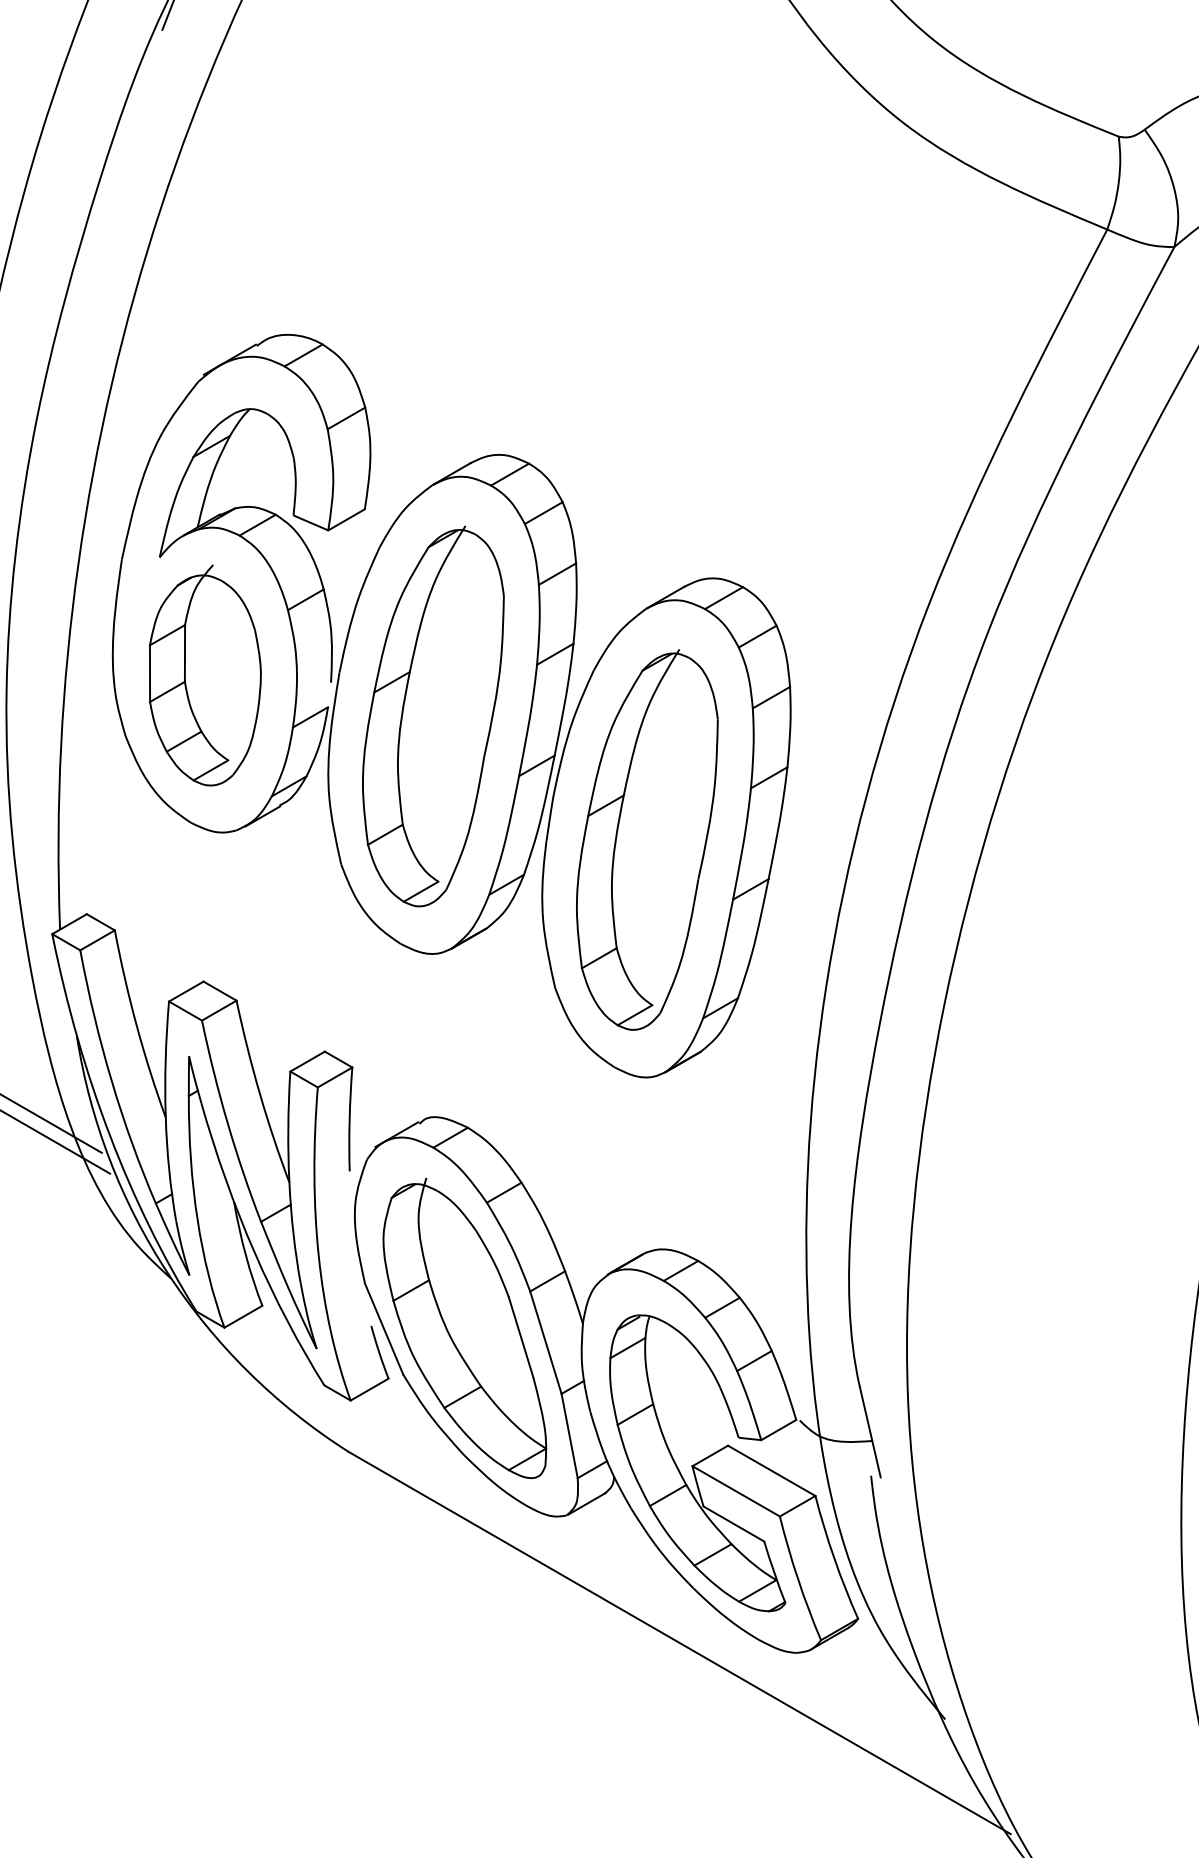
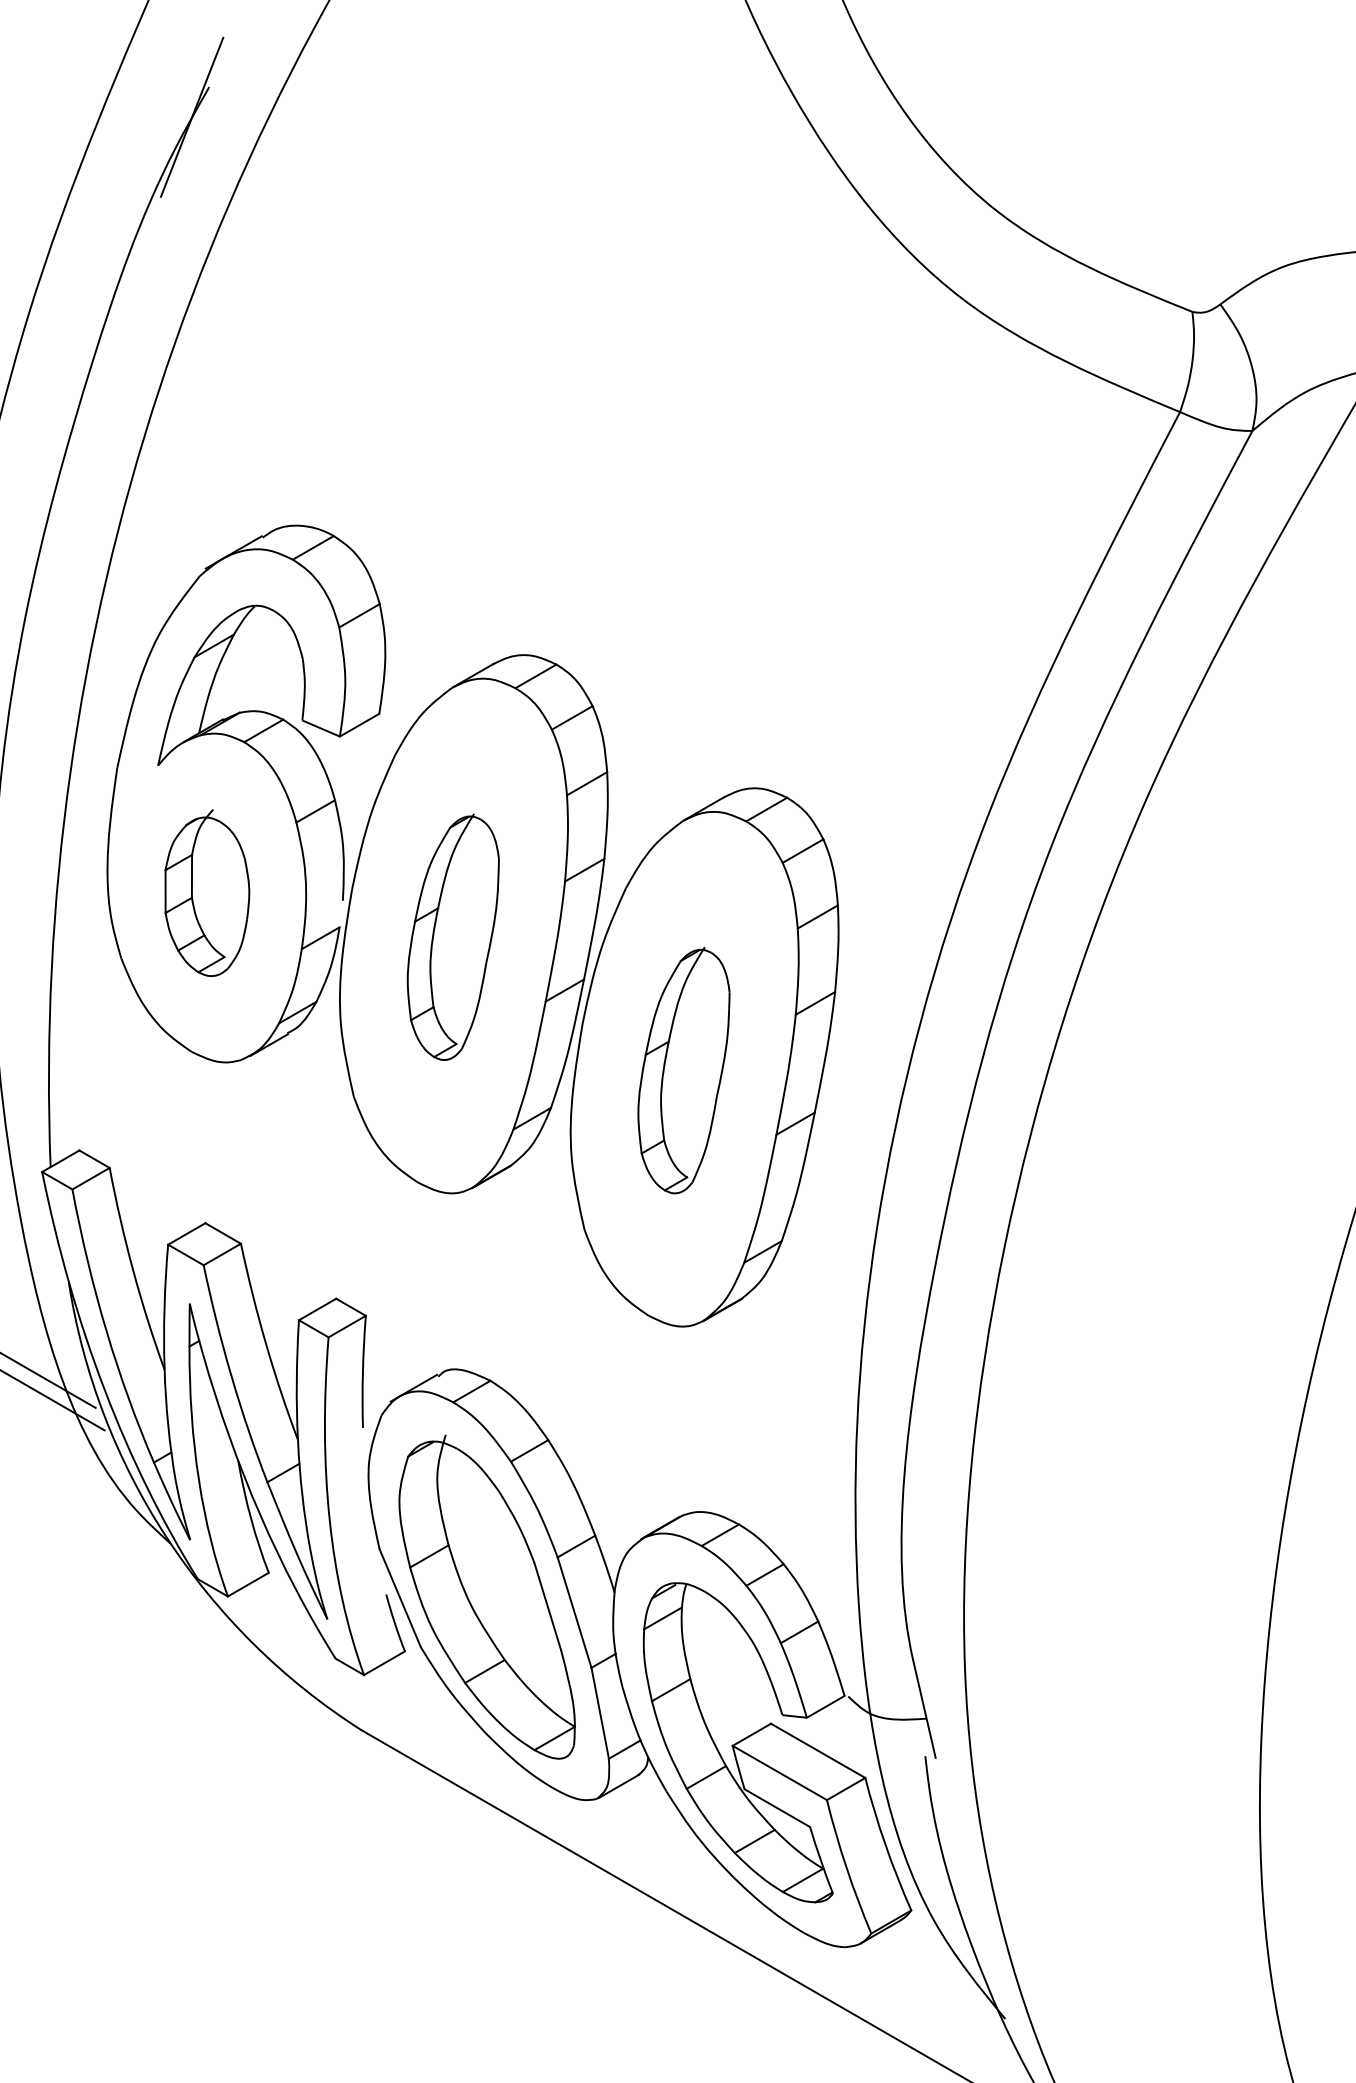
part: (205, 674) -> (207, 892), size x0.7
part: (433, 715) -> (453, 936), size x0.6
part: (646, 840) -> (683, 1070), size x0.6

